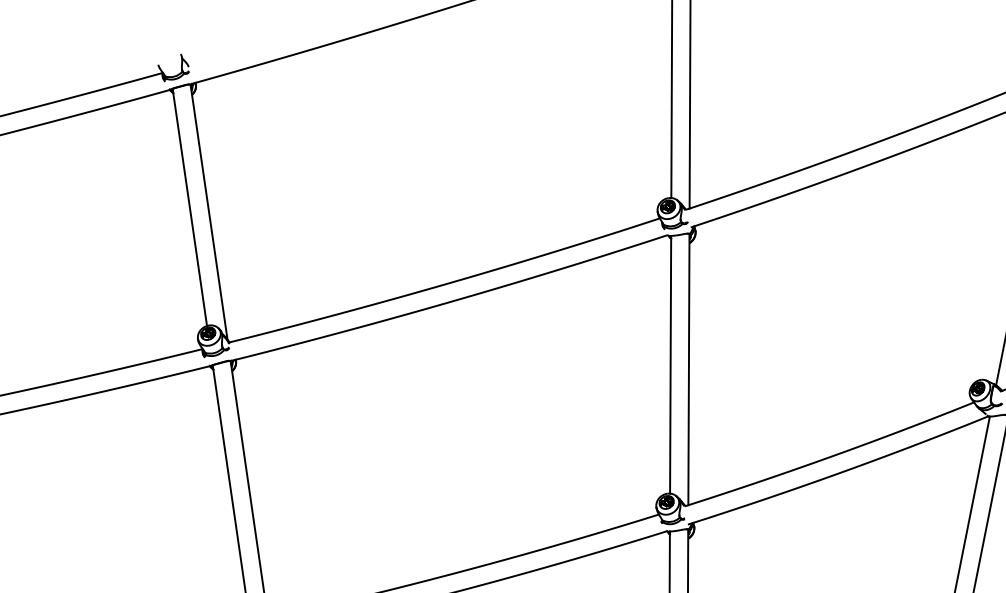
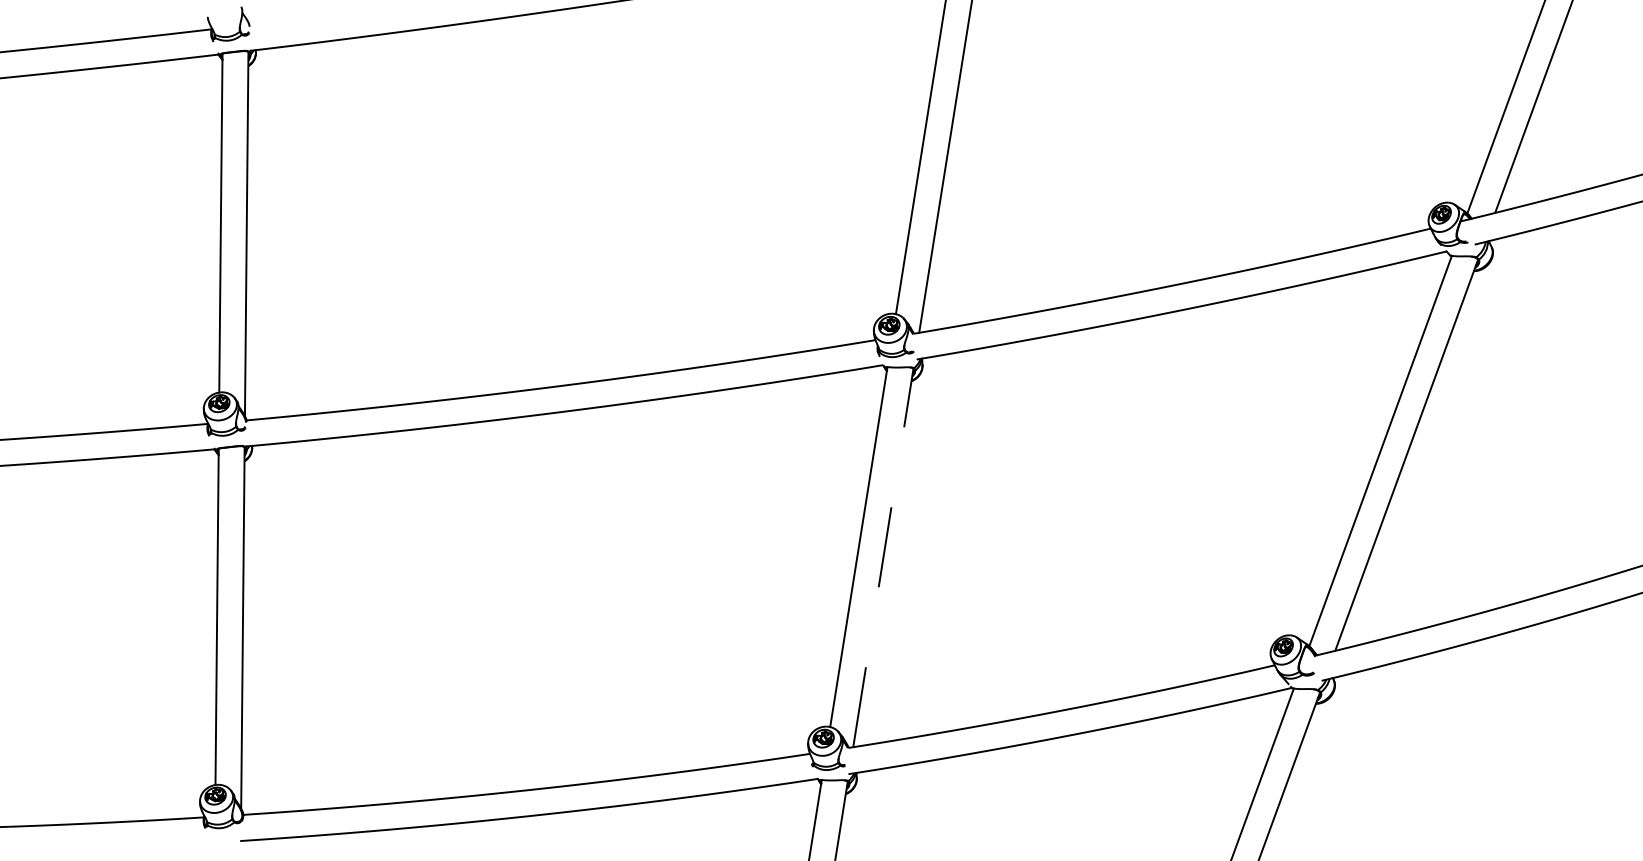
line: (689, 370) -> (883, 558), solid -> dashed

